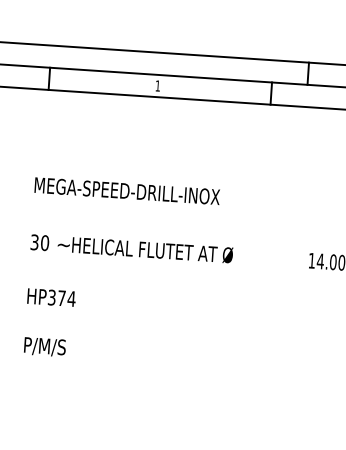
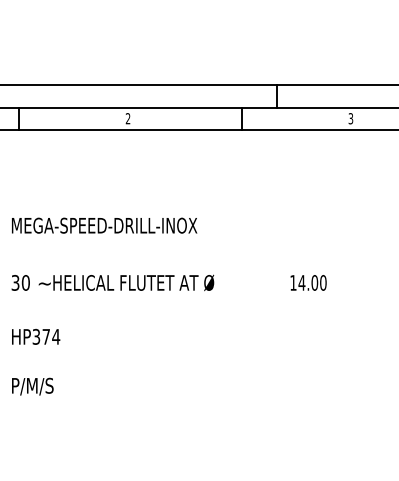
text: (157, 85) -> (127, 118), 1 -> 2

